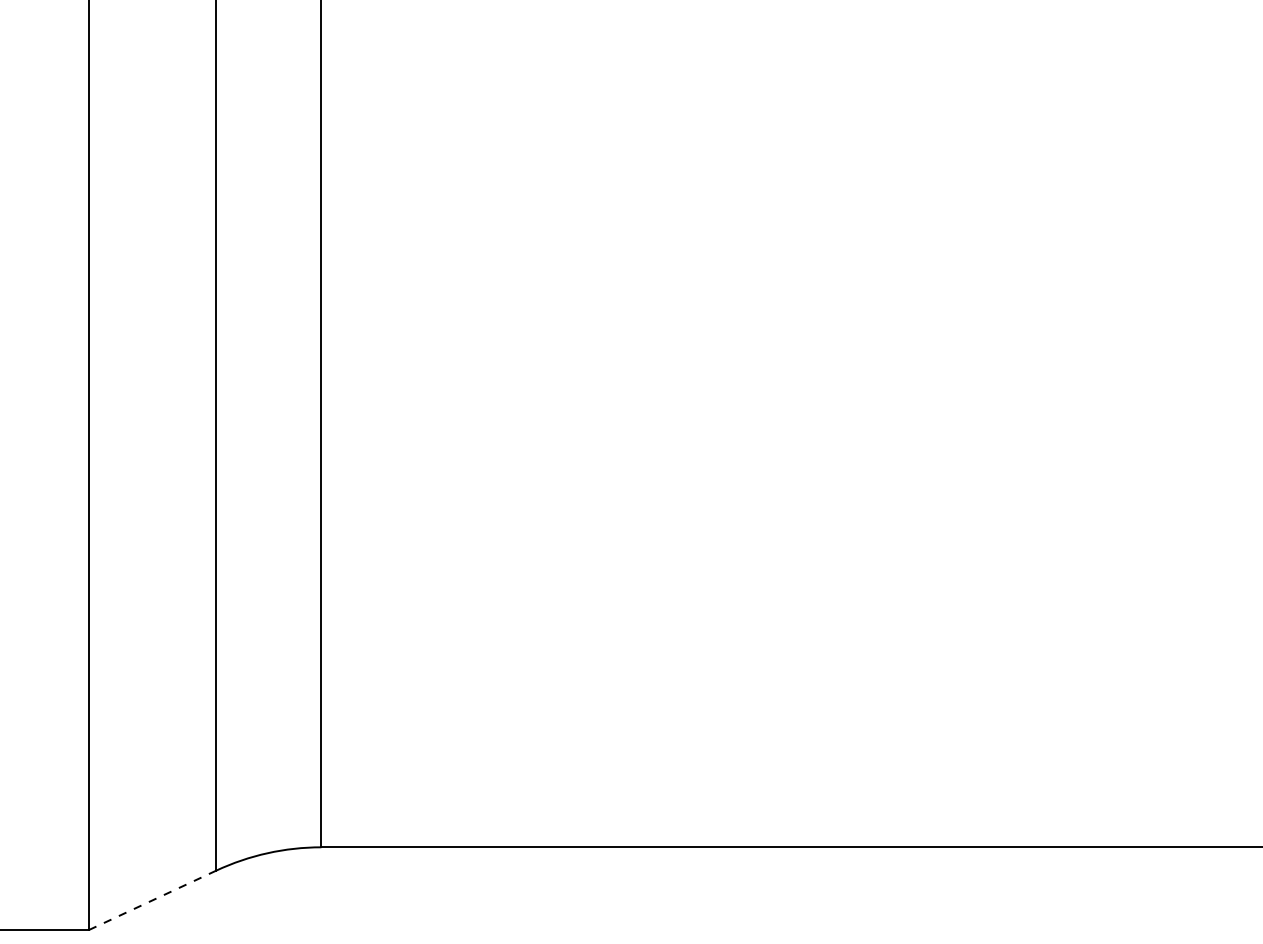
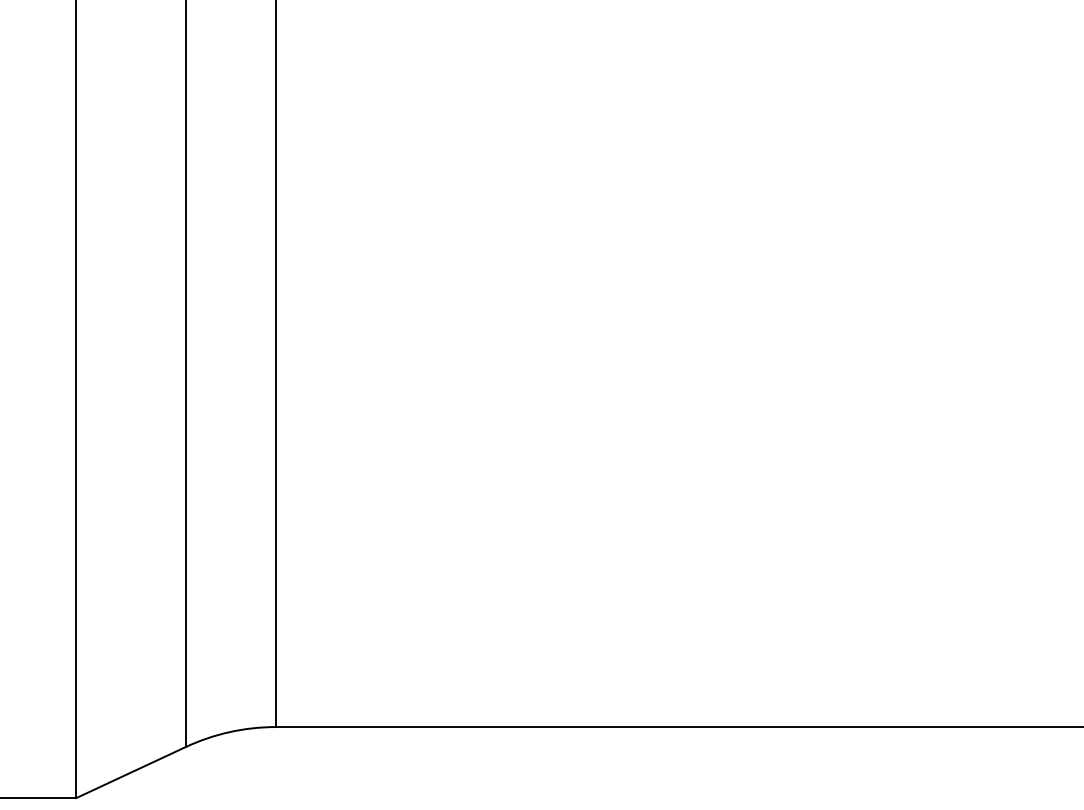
line: (152, 900) -> (130, 772), dashed -> solid

